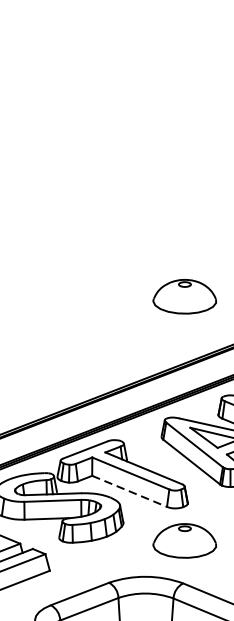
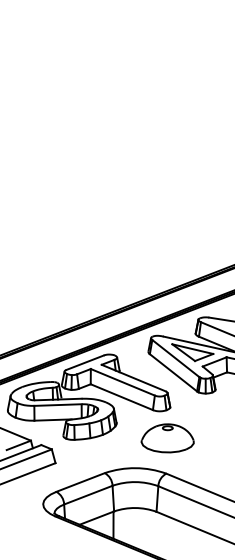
part: (184, 296) -> (167, 235), removed
line: (129, 491) -> (121, 397), dashed -> solid

